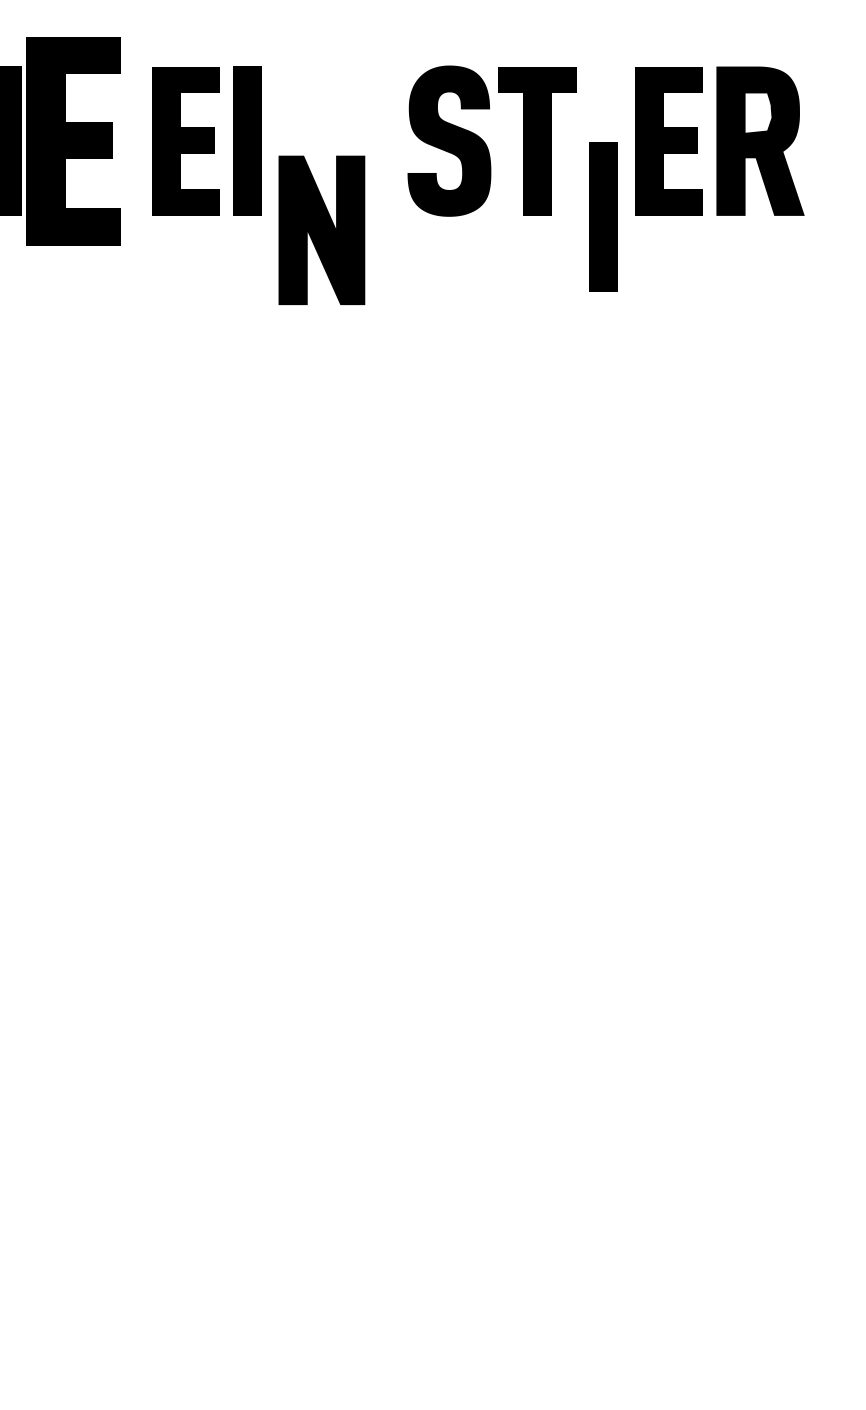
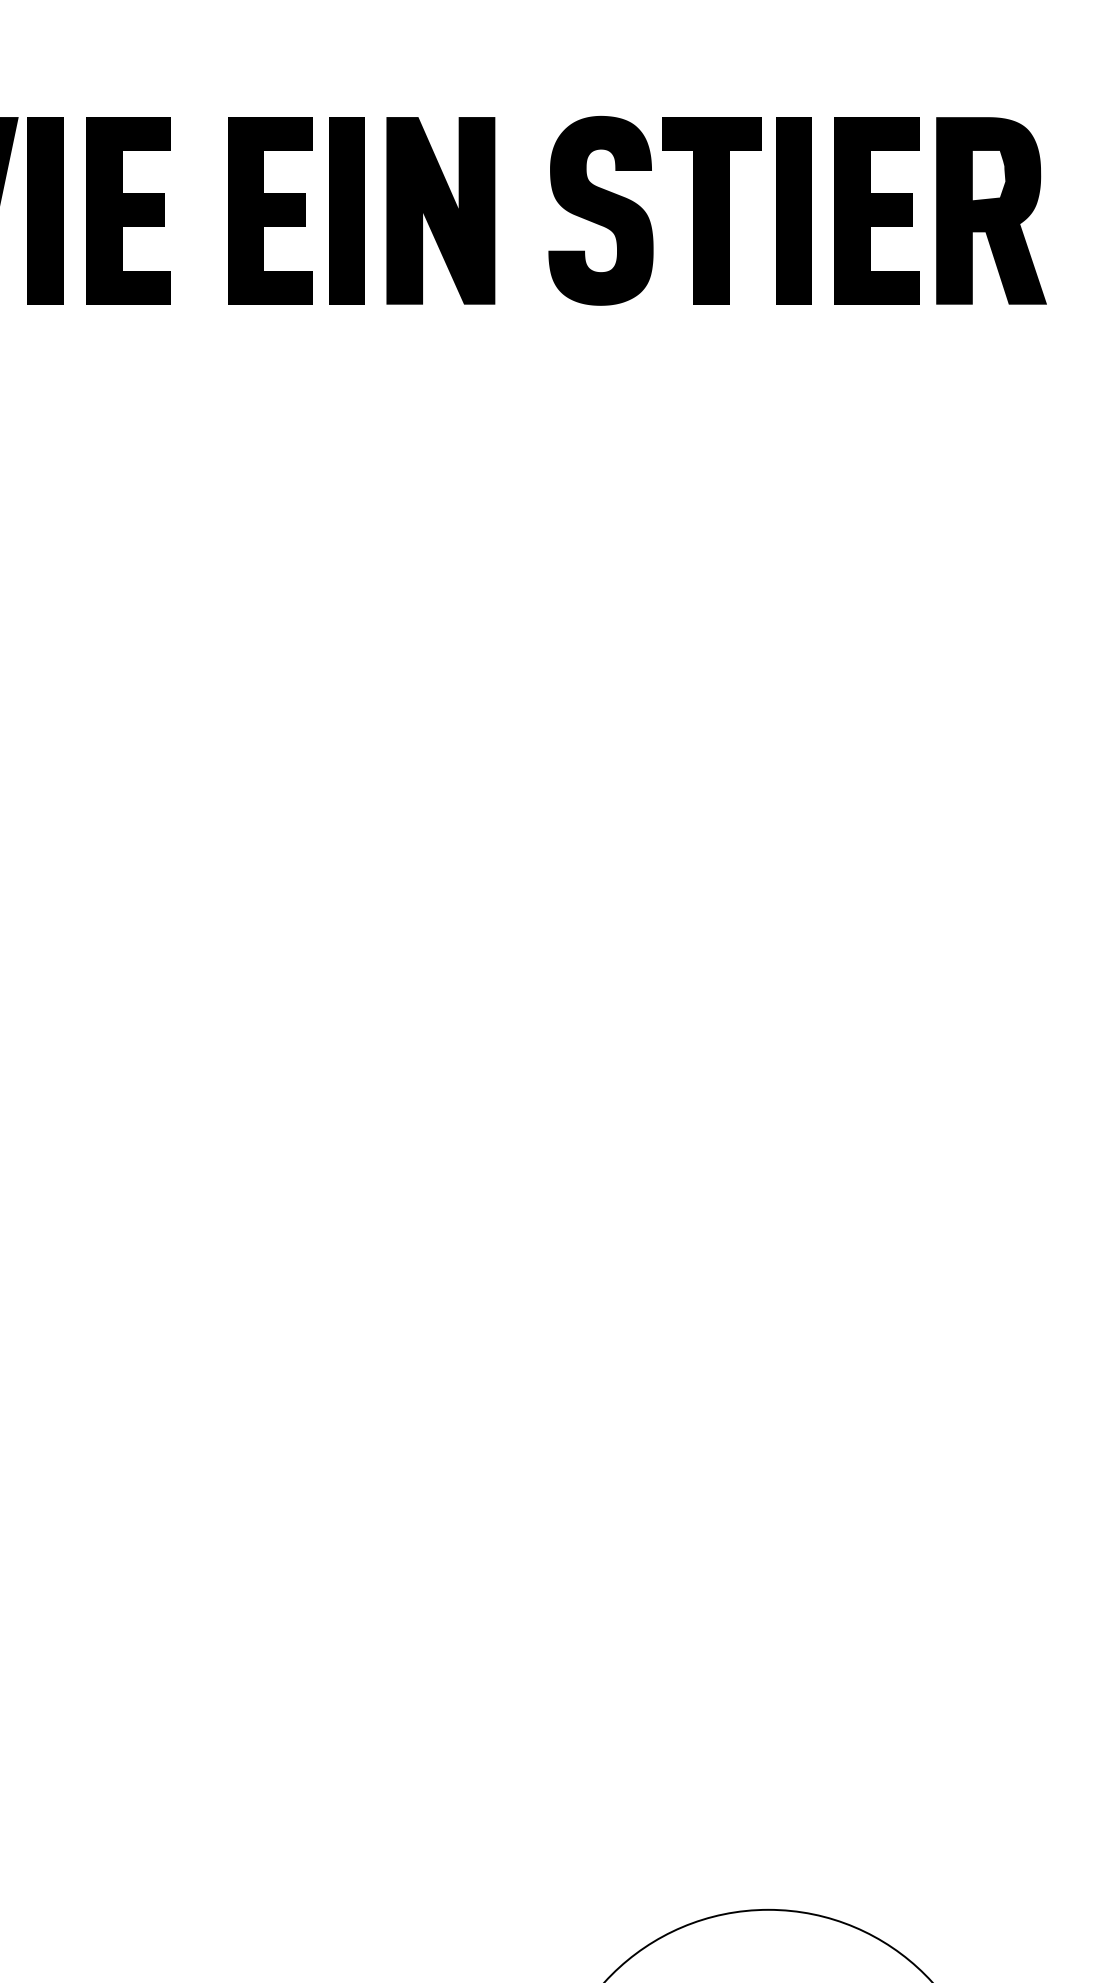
part: (73, 140) -> (128, 210), size x0.71
part: (602, 216) -> (793, 210), moved
part: (321, 230) -> (440, 210), moved

